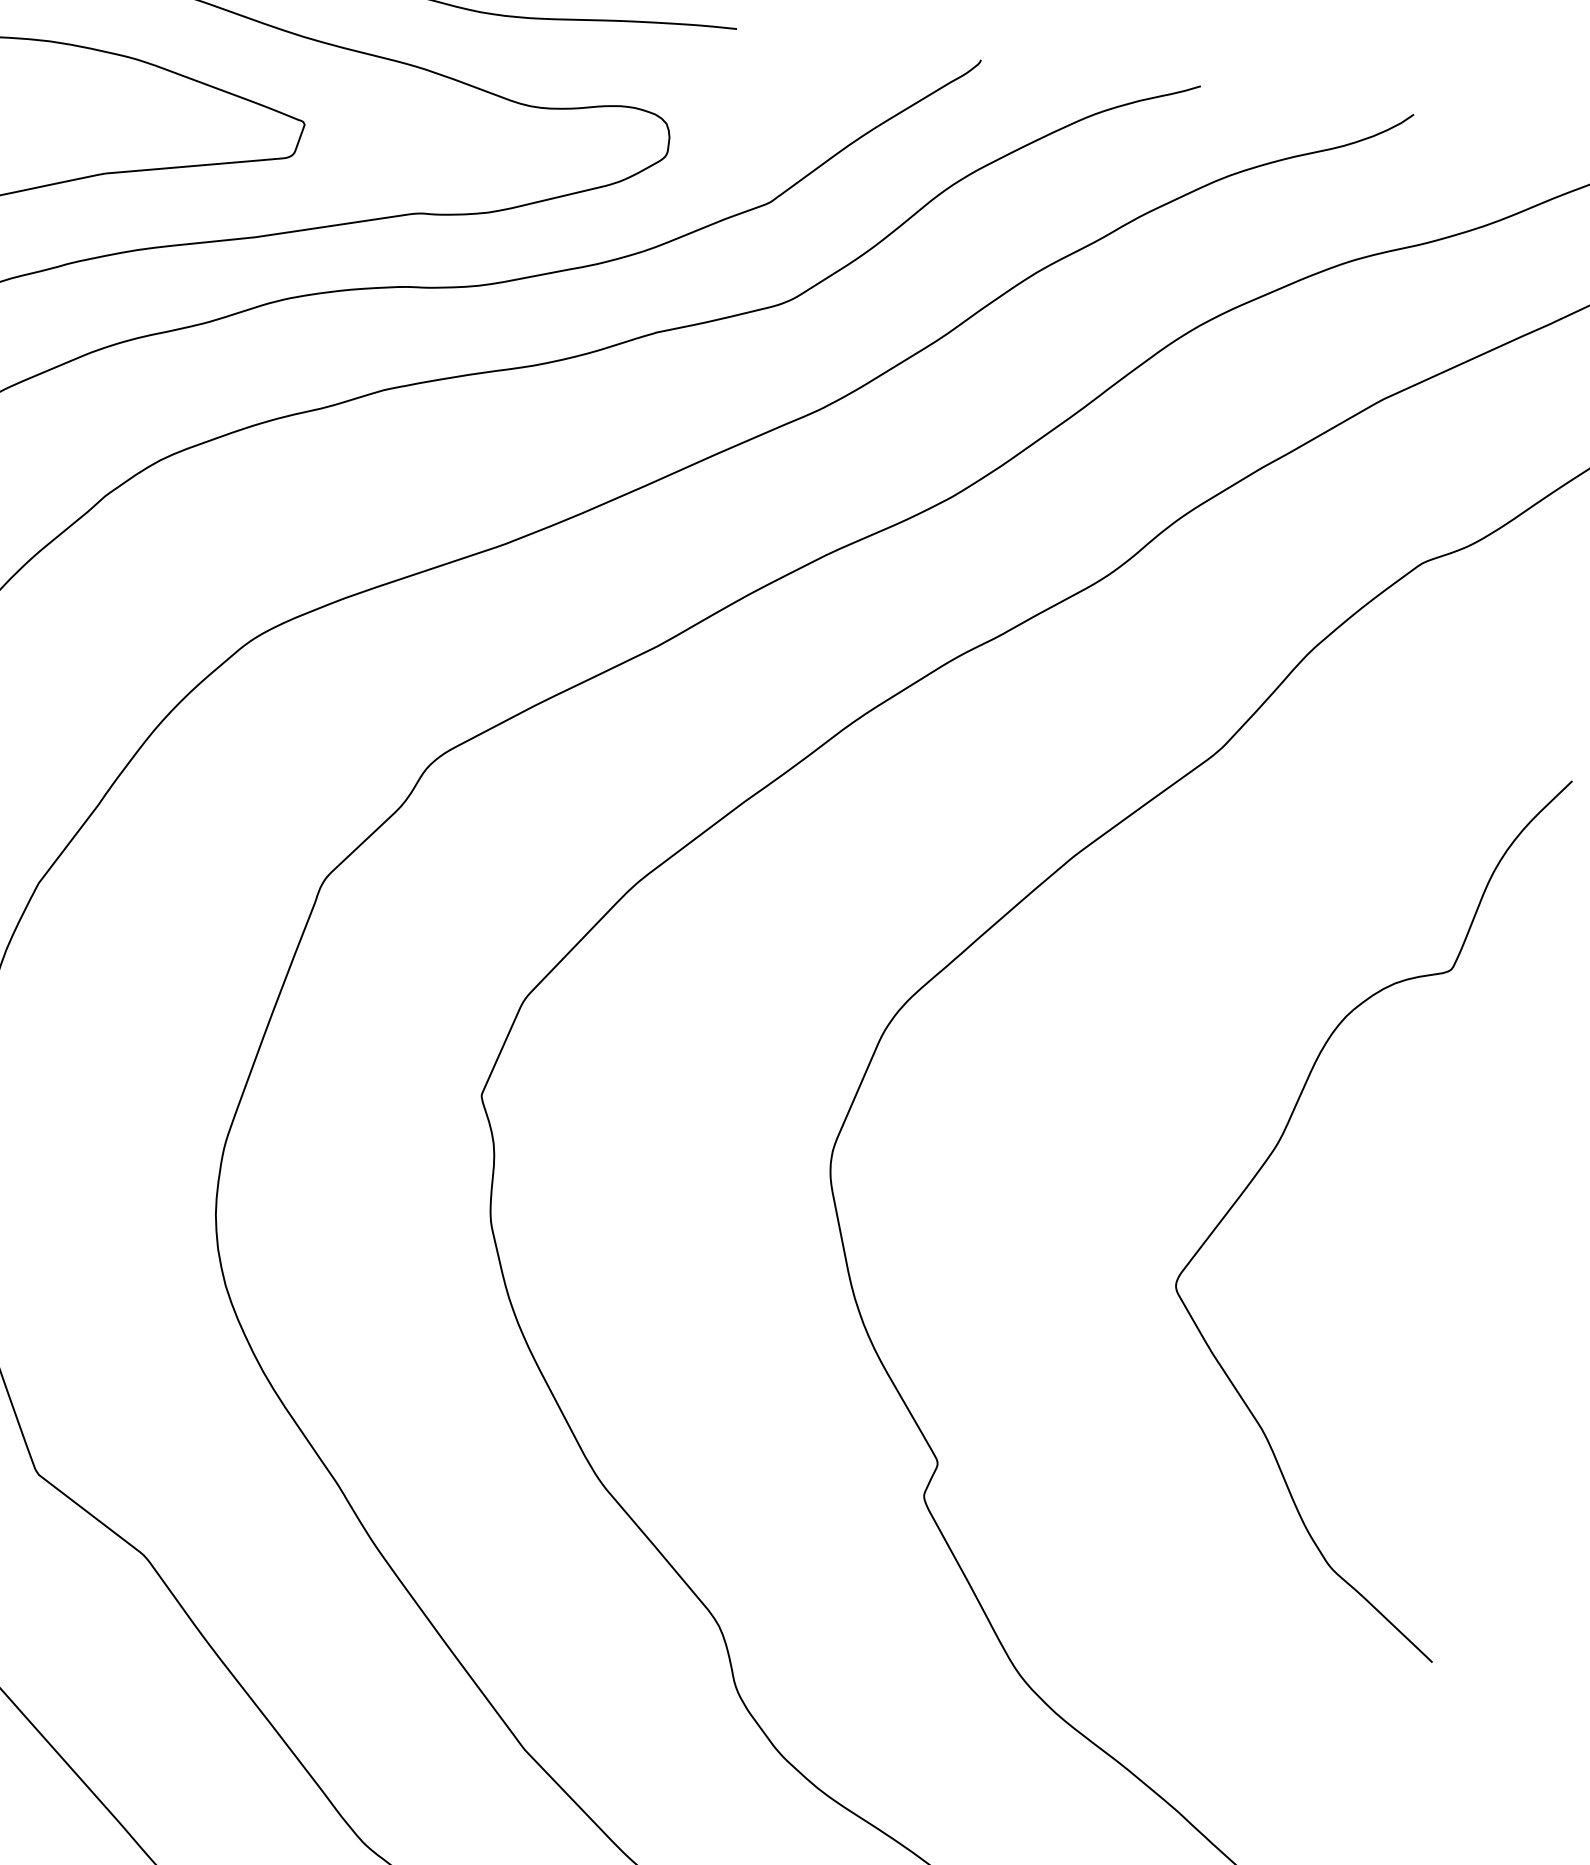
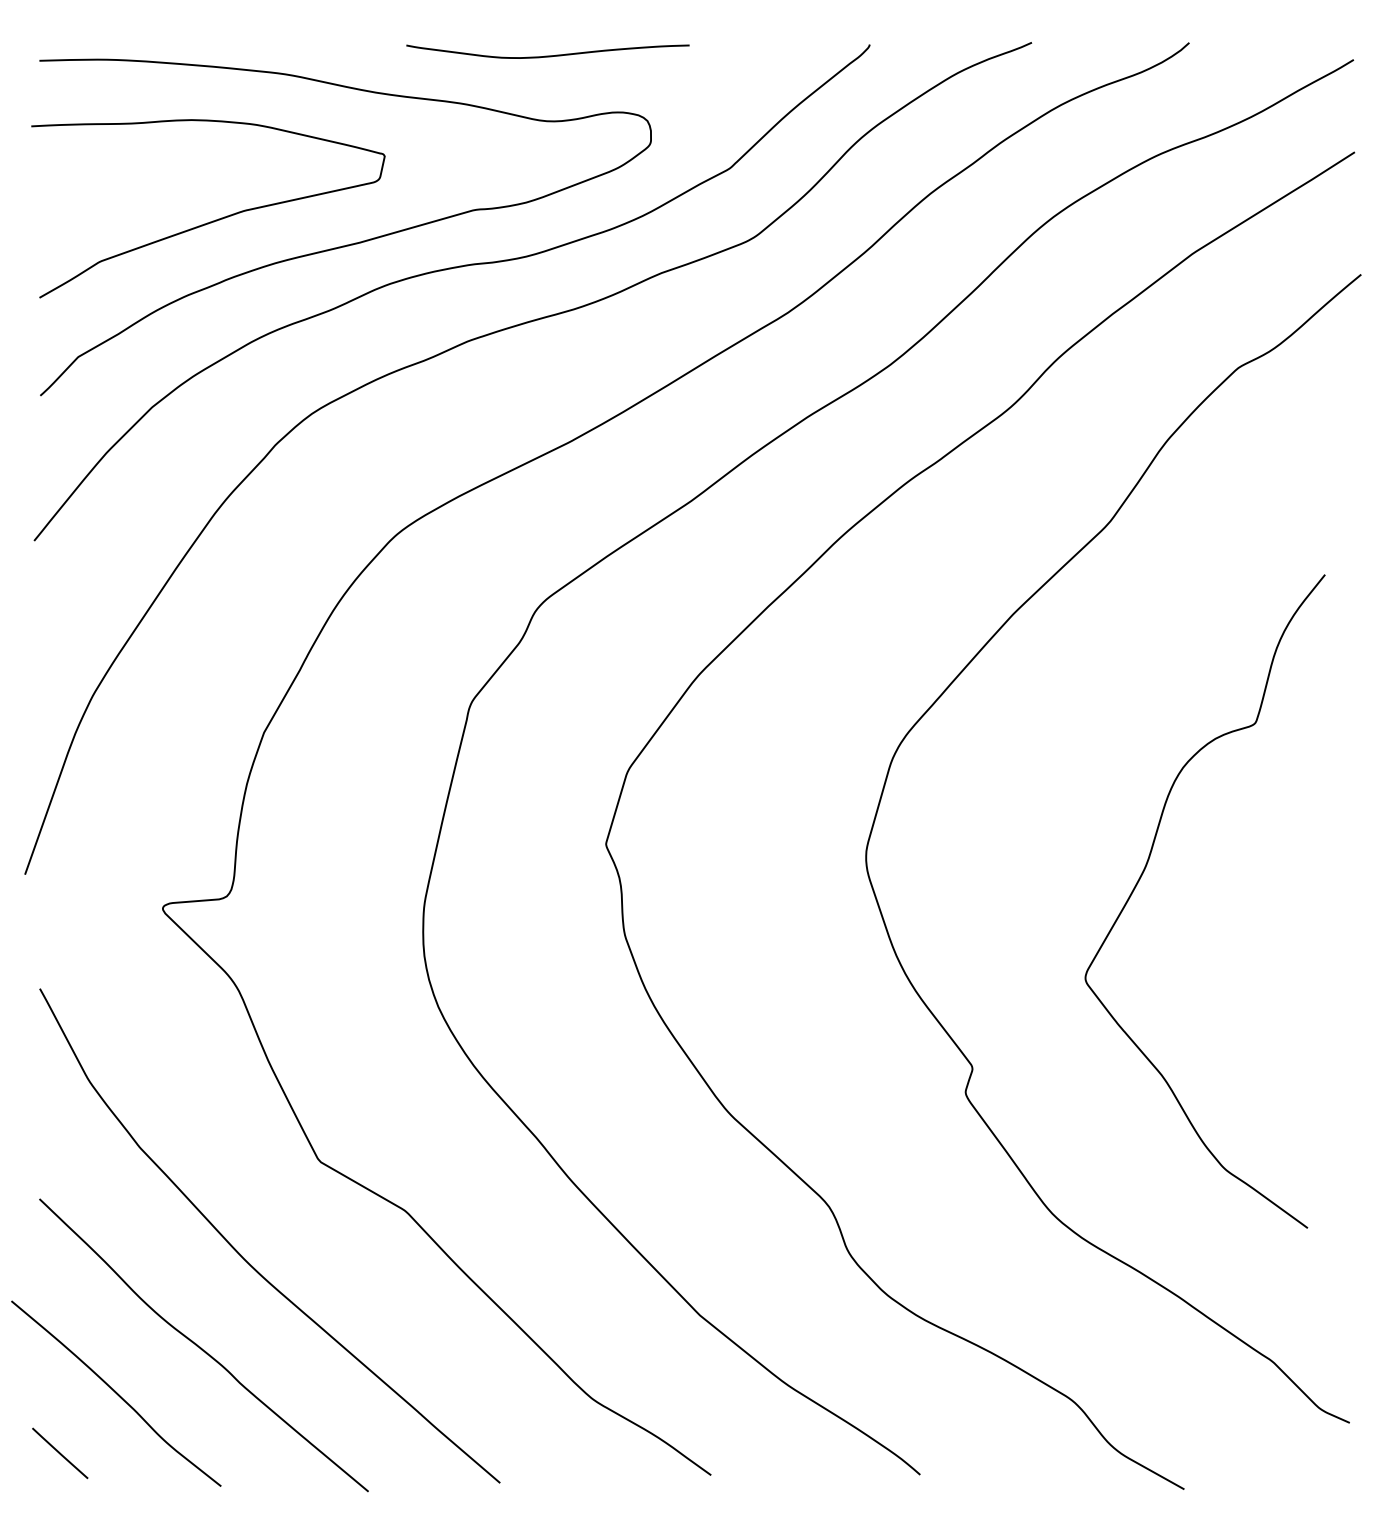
curve: (1274, 1150) -> (1144, 871), moved

